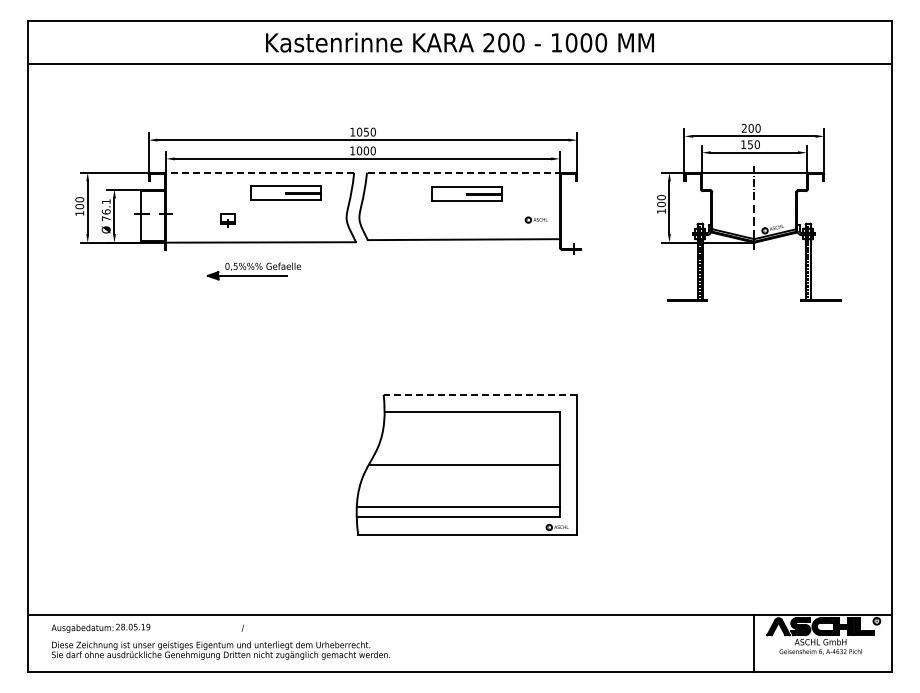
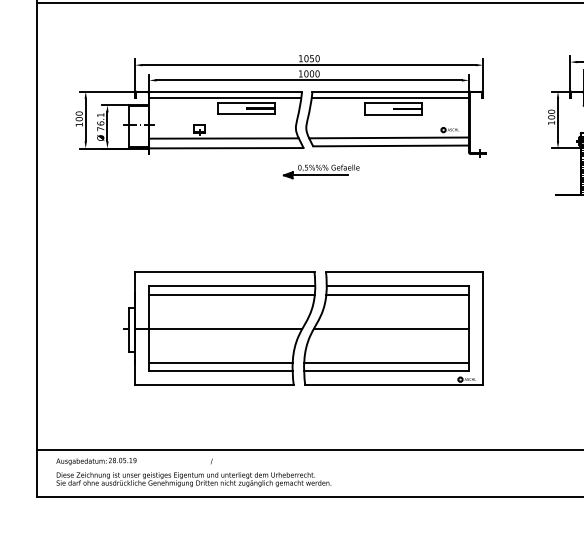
line: (258, 172) -> (224, 91), dashed -> solid
line: (463, 172) -> (390, 91), dashed -> solid
line: (259, 181) -> (225, 98), added
line: (462, 181) -> (390, 98), added
line: (460, 229) -> (388, 137), added
line: (258, 230) -> (224, 138), added
part: (253, 271) -> (320, 171), moved
line: (480, 394) -> (404, 271), dashed -> solid
line: (471, 422) -> (397, 294), added
part: (252, 464) -> (219, 328), added

